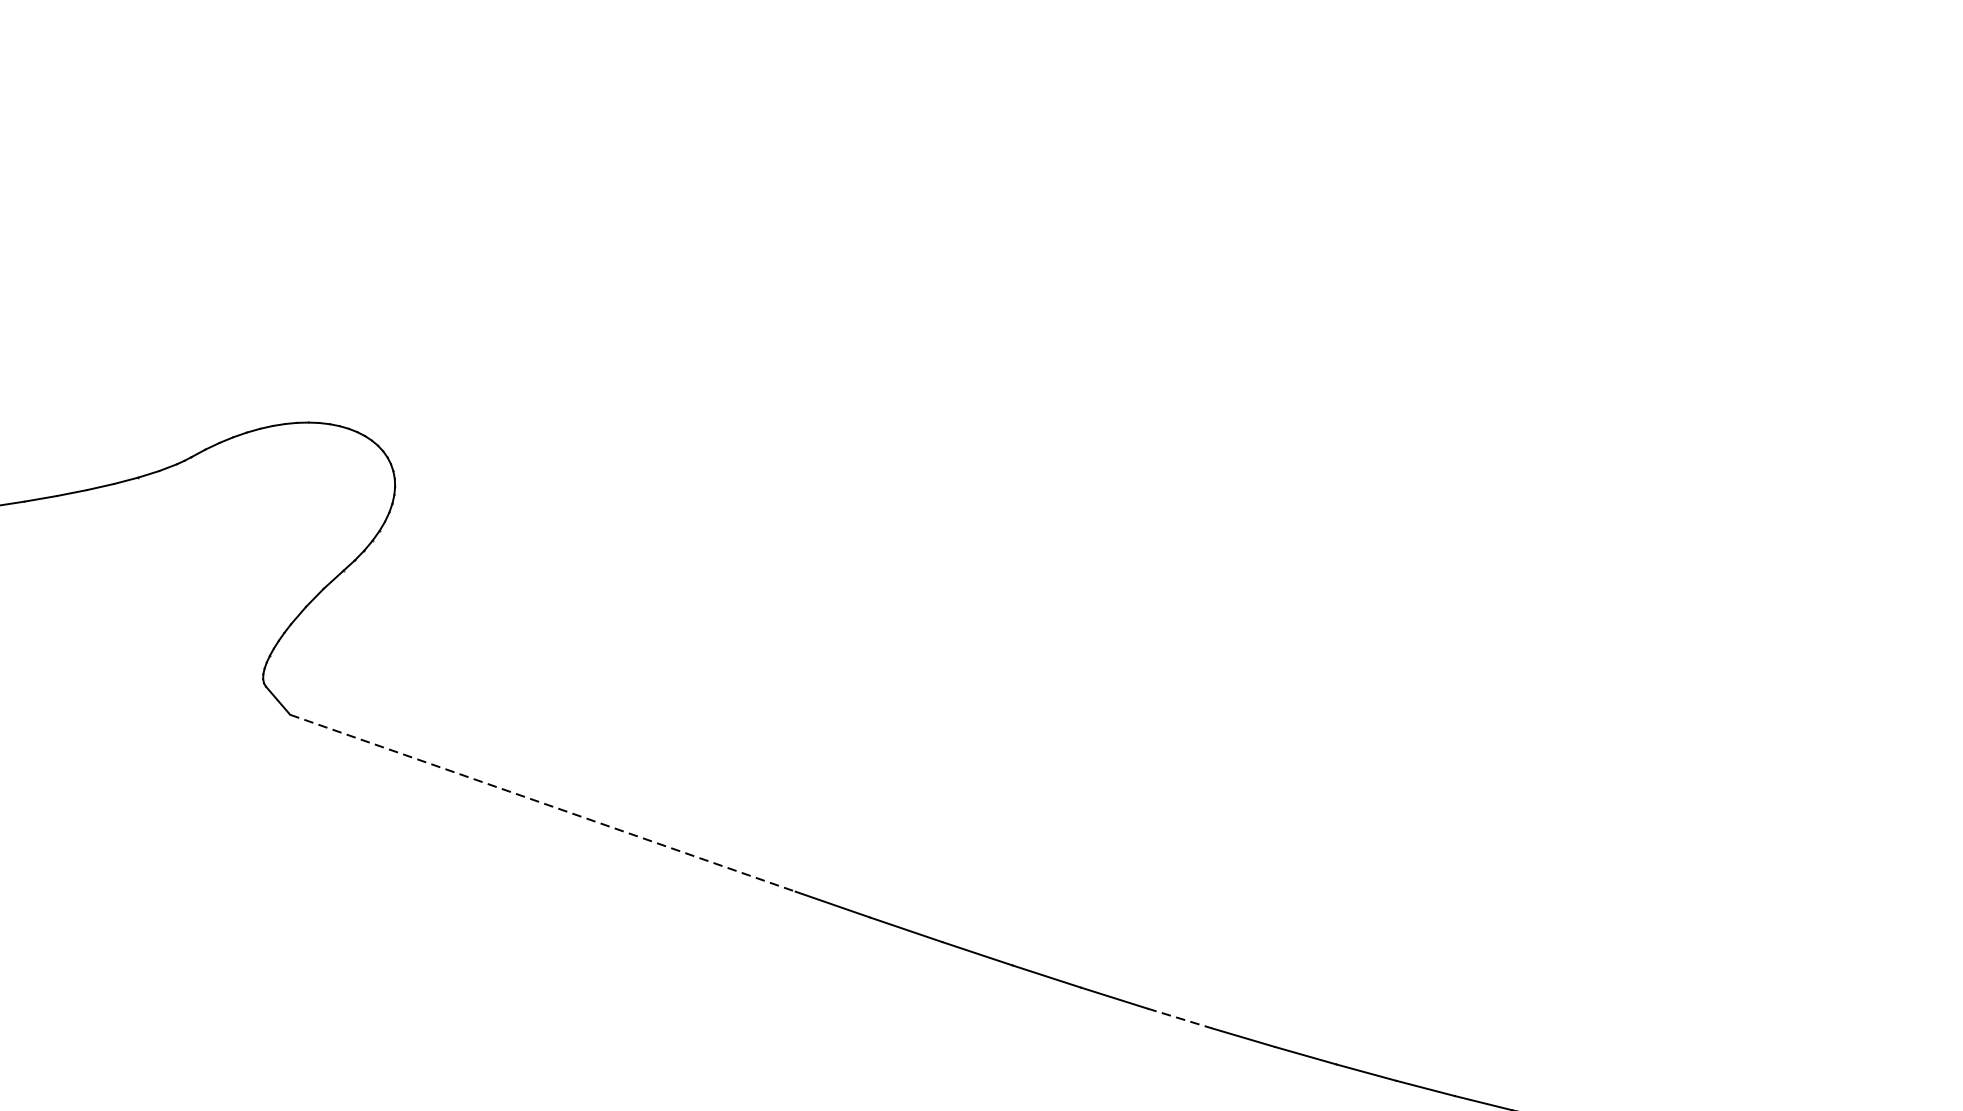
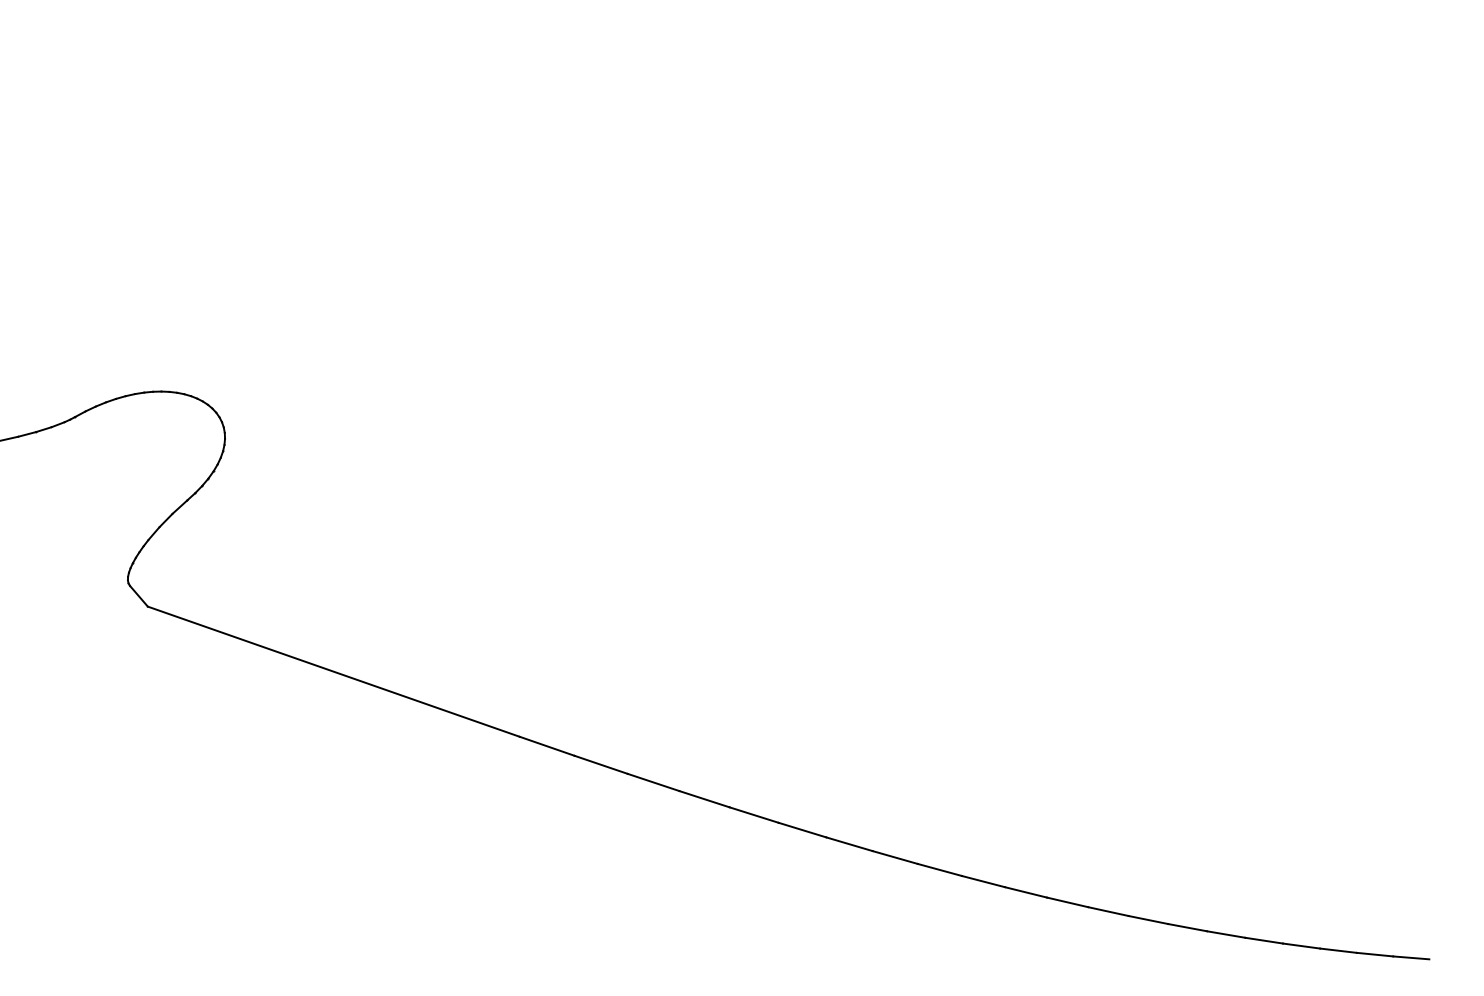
line: (543, 802) -> (334, 671), dashed -> solid
line: (1179, 1019) -> (802, 830), dashed -> solid

